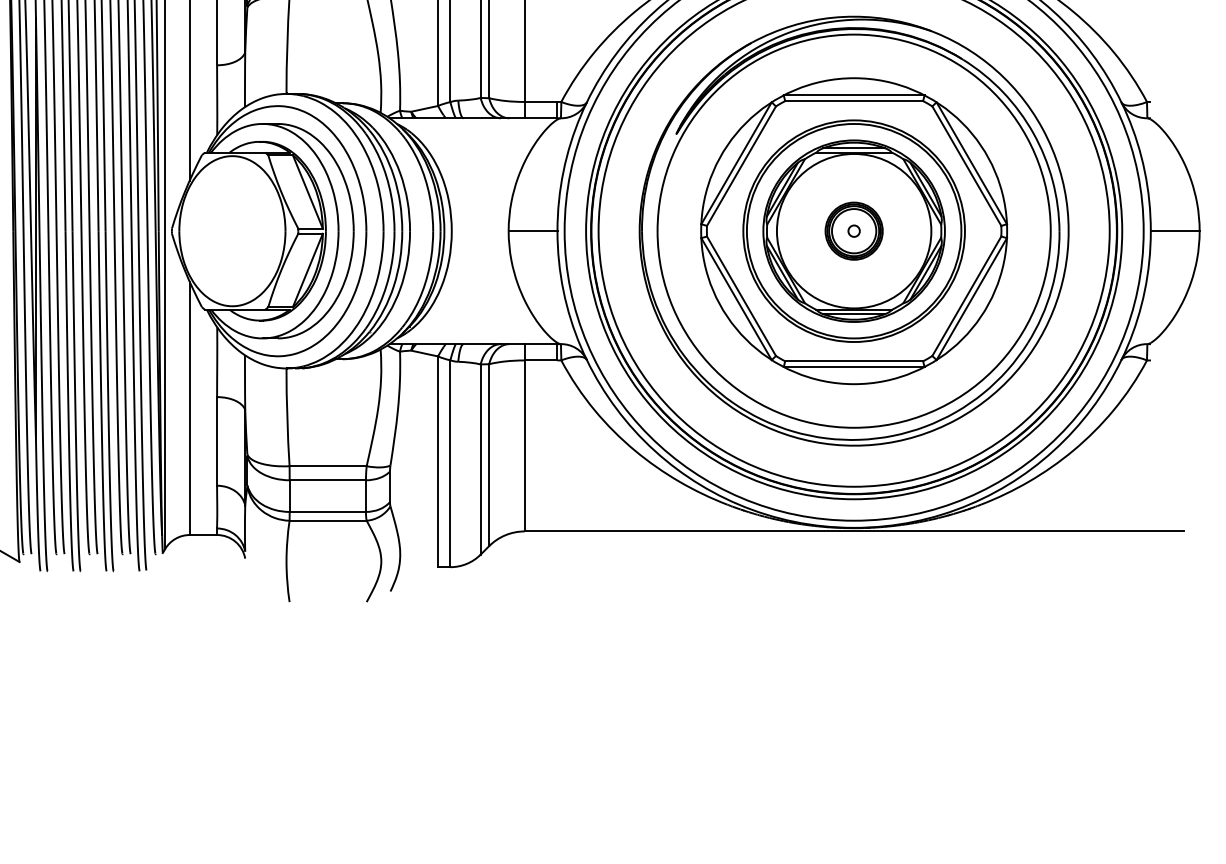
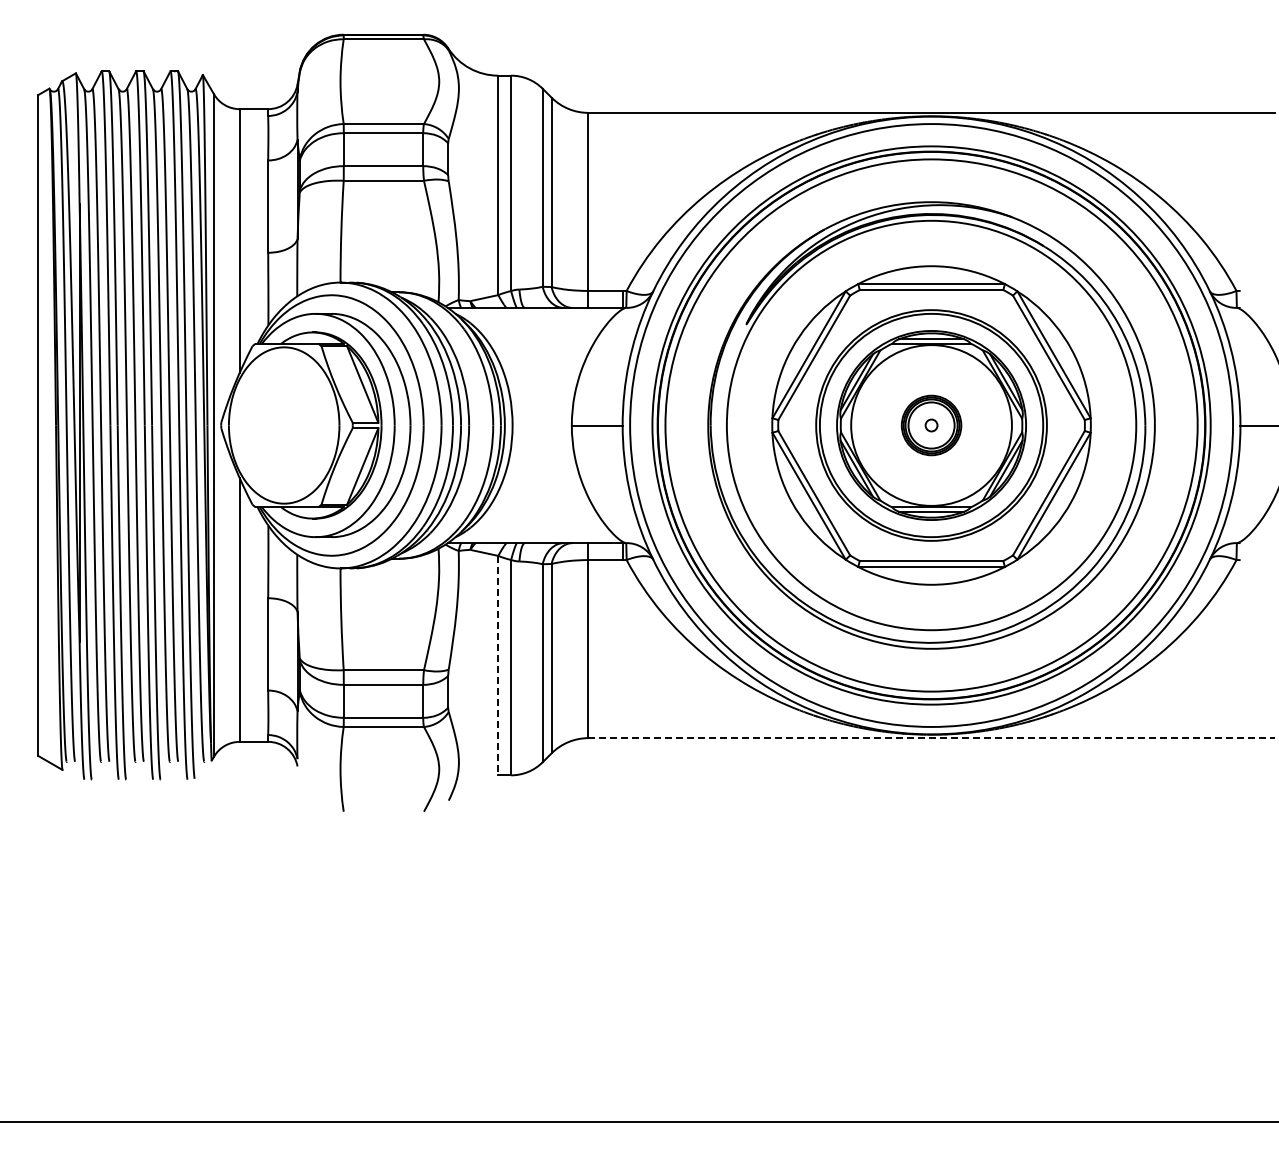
line: (438, 461) -> (498, 665), solid -> dashed
line: (855, 531) -> (932, 738), solid -> dashed

